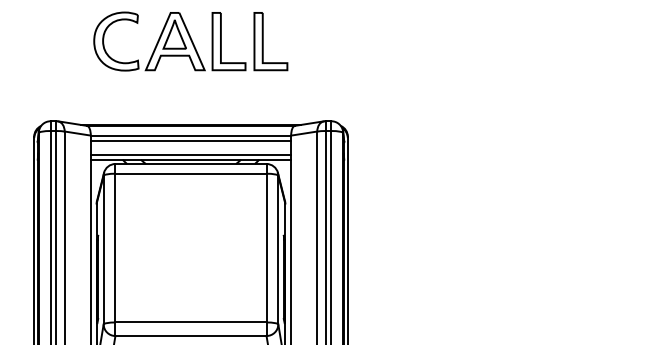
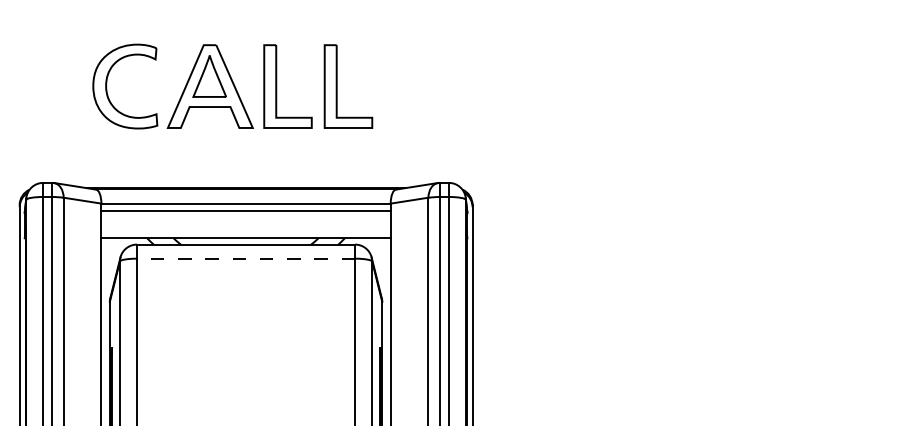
part: (190, 41) -> (232, 86), moved
line: (190, 154) -> (245, 230), removed
line: (191, 173) -> (246, 258), solid -> dashed

